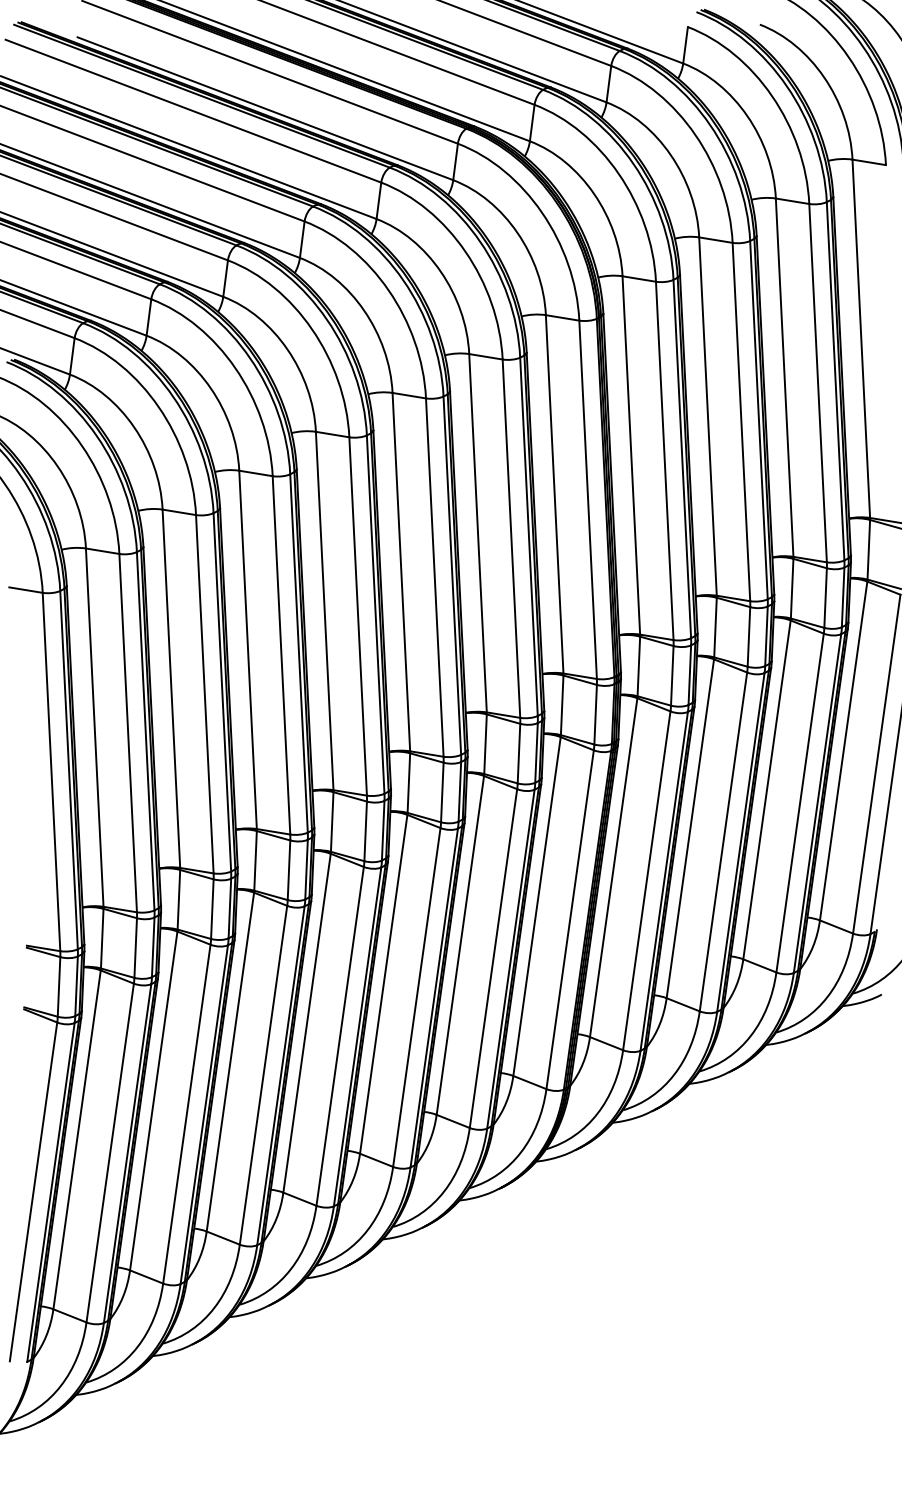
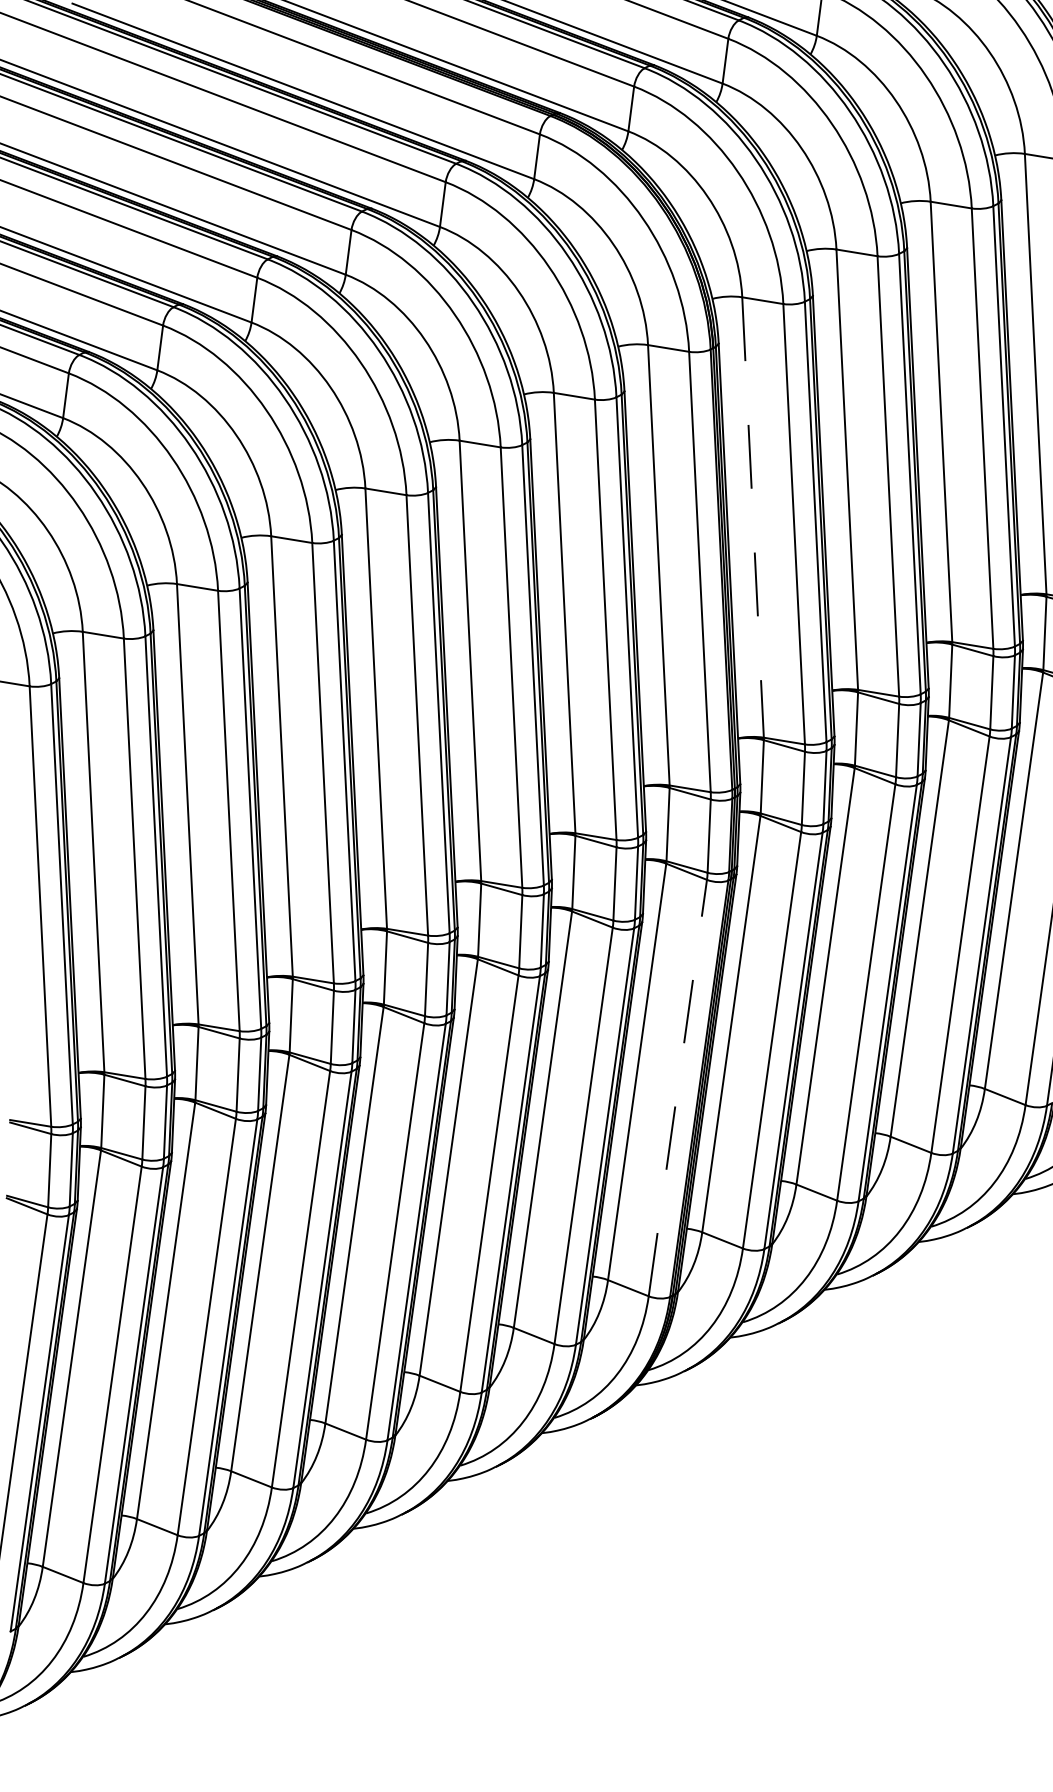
line: (631, 455) -> (753, 517), solid -> dashed
line: (570, 919) -> (678, 1087), solid -> dashed

